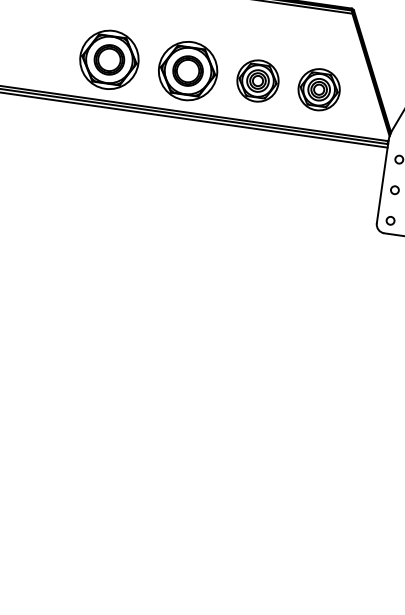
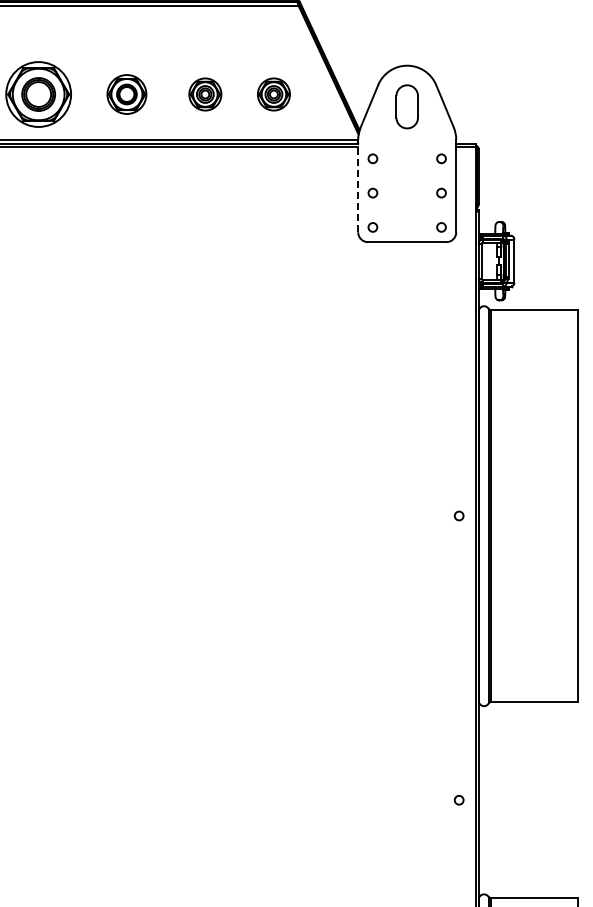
part: (187, 71) -> (126, 94), size x0.6
part: (258, 81) -> (205, 94), size x0.7
part: (318, 89) -> (273, 94), size x0.7
line: (383, 181) -> (358, 185), solid -> dashed

